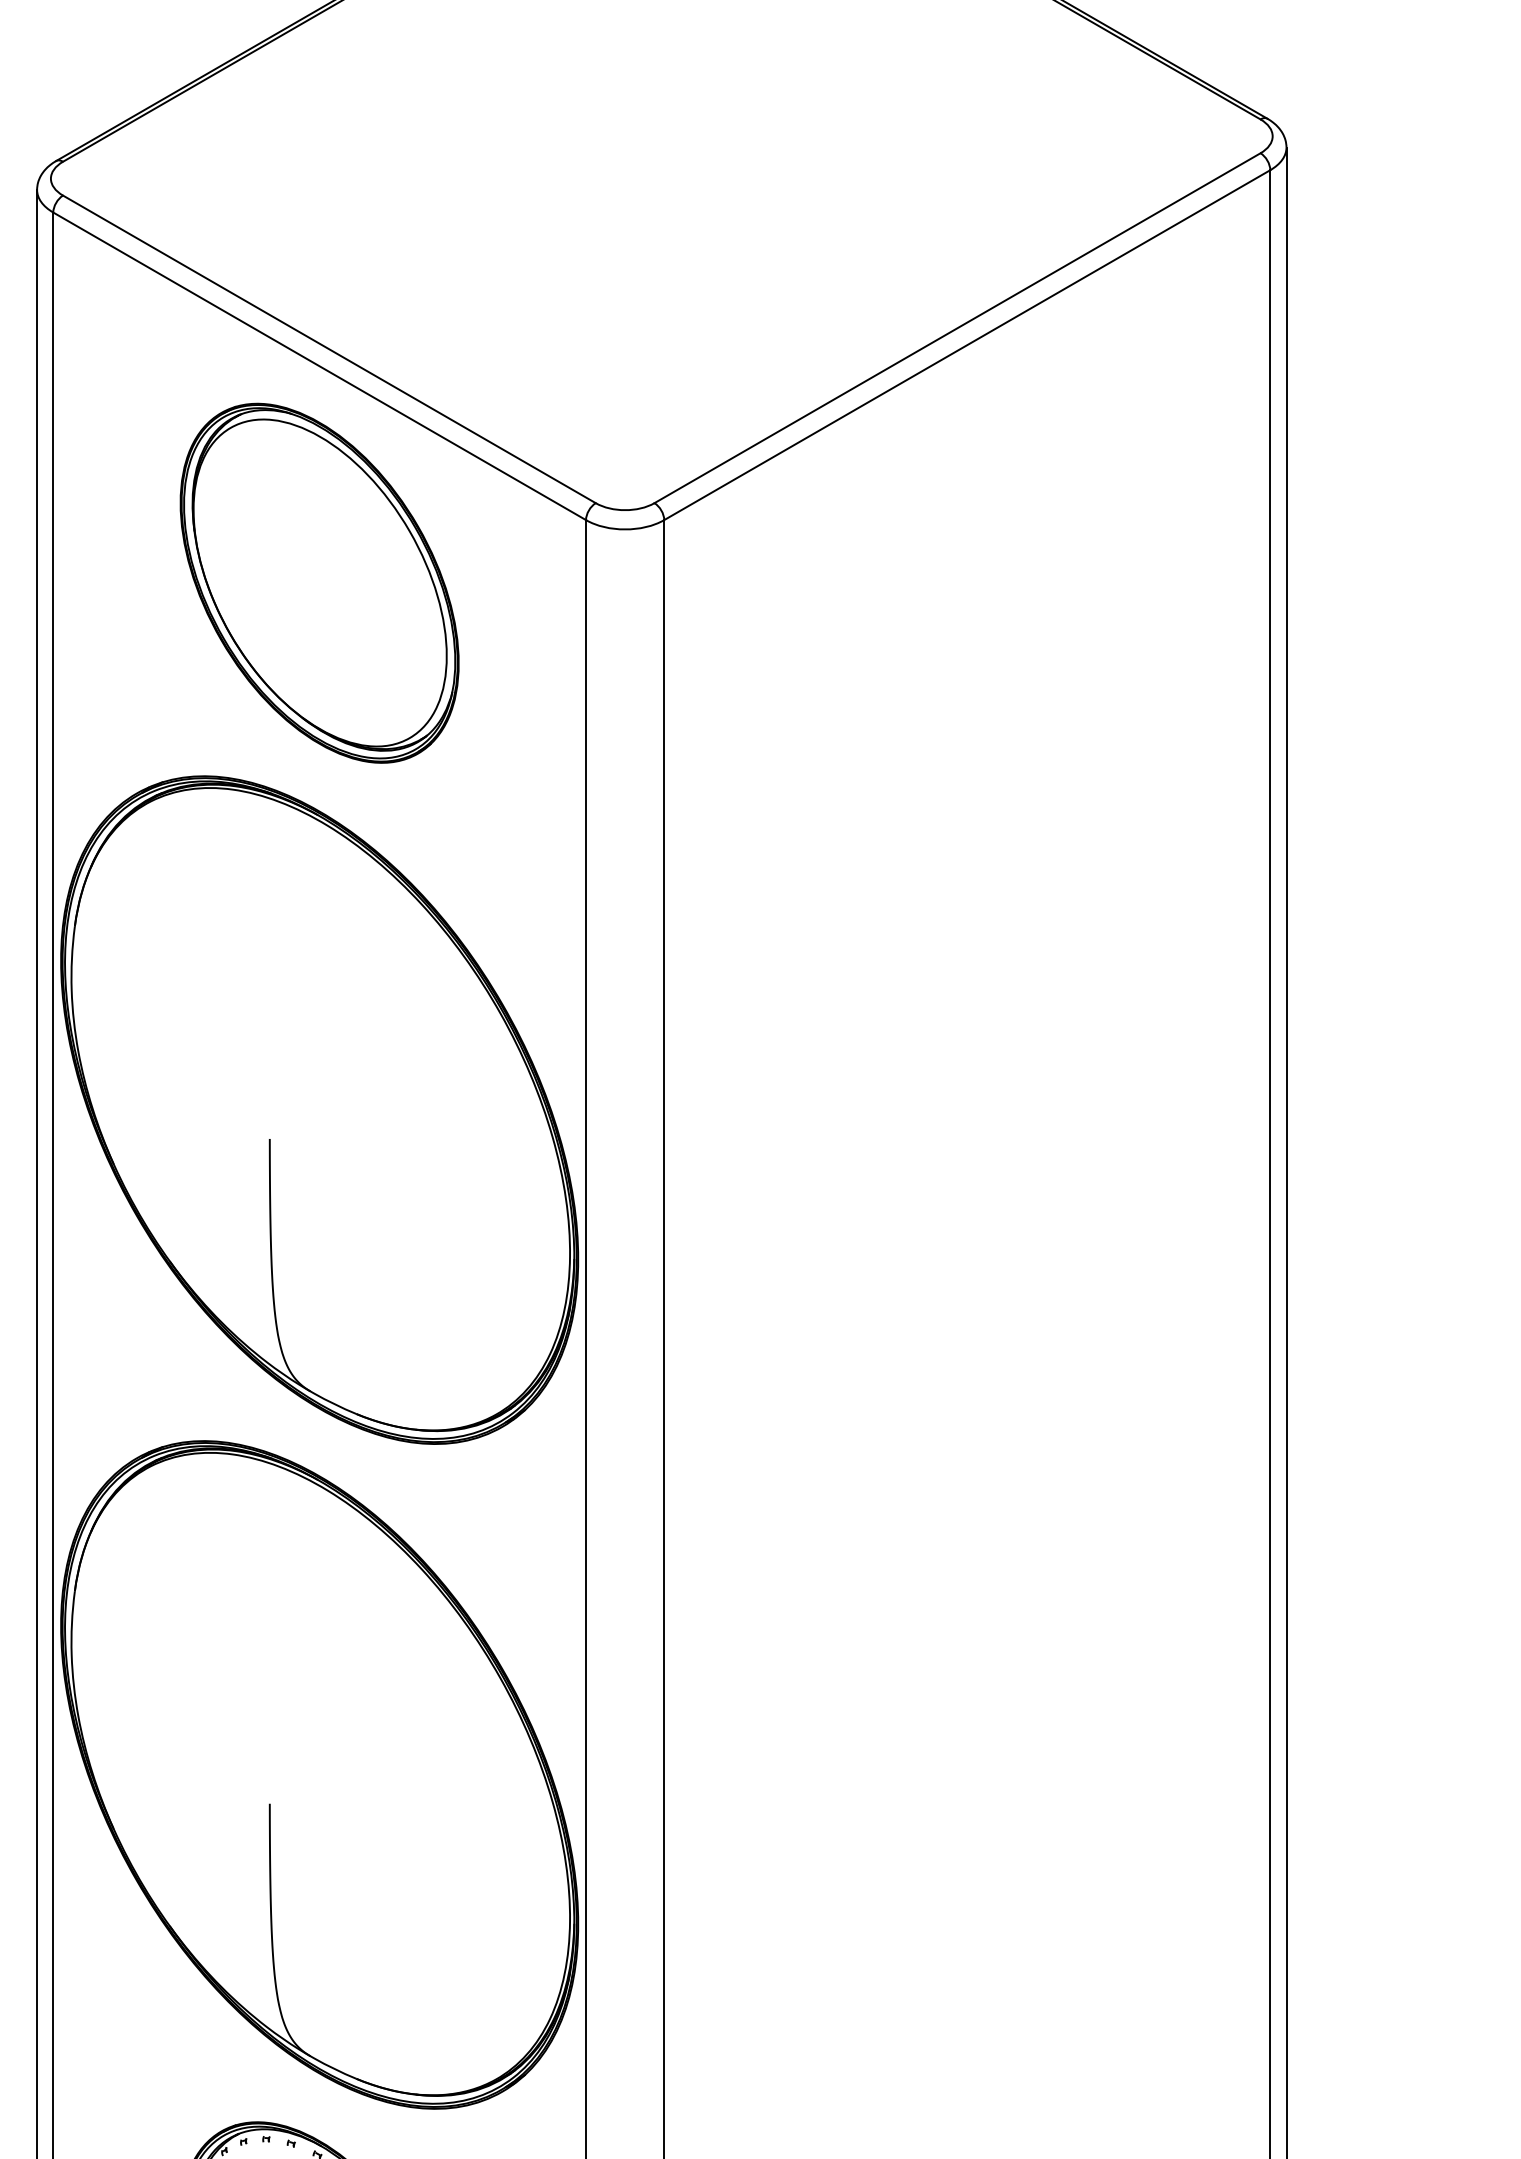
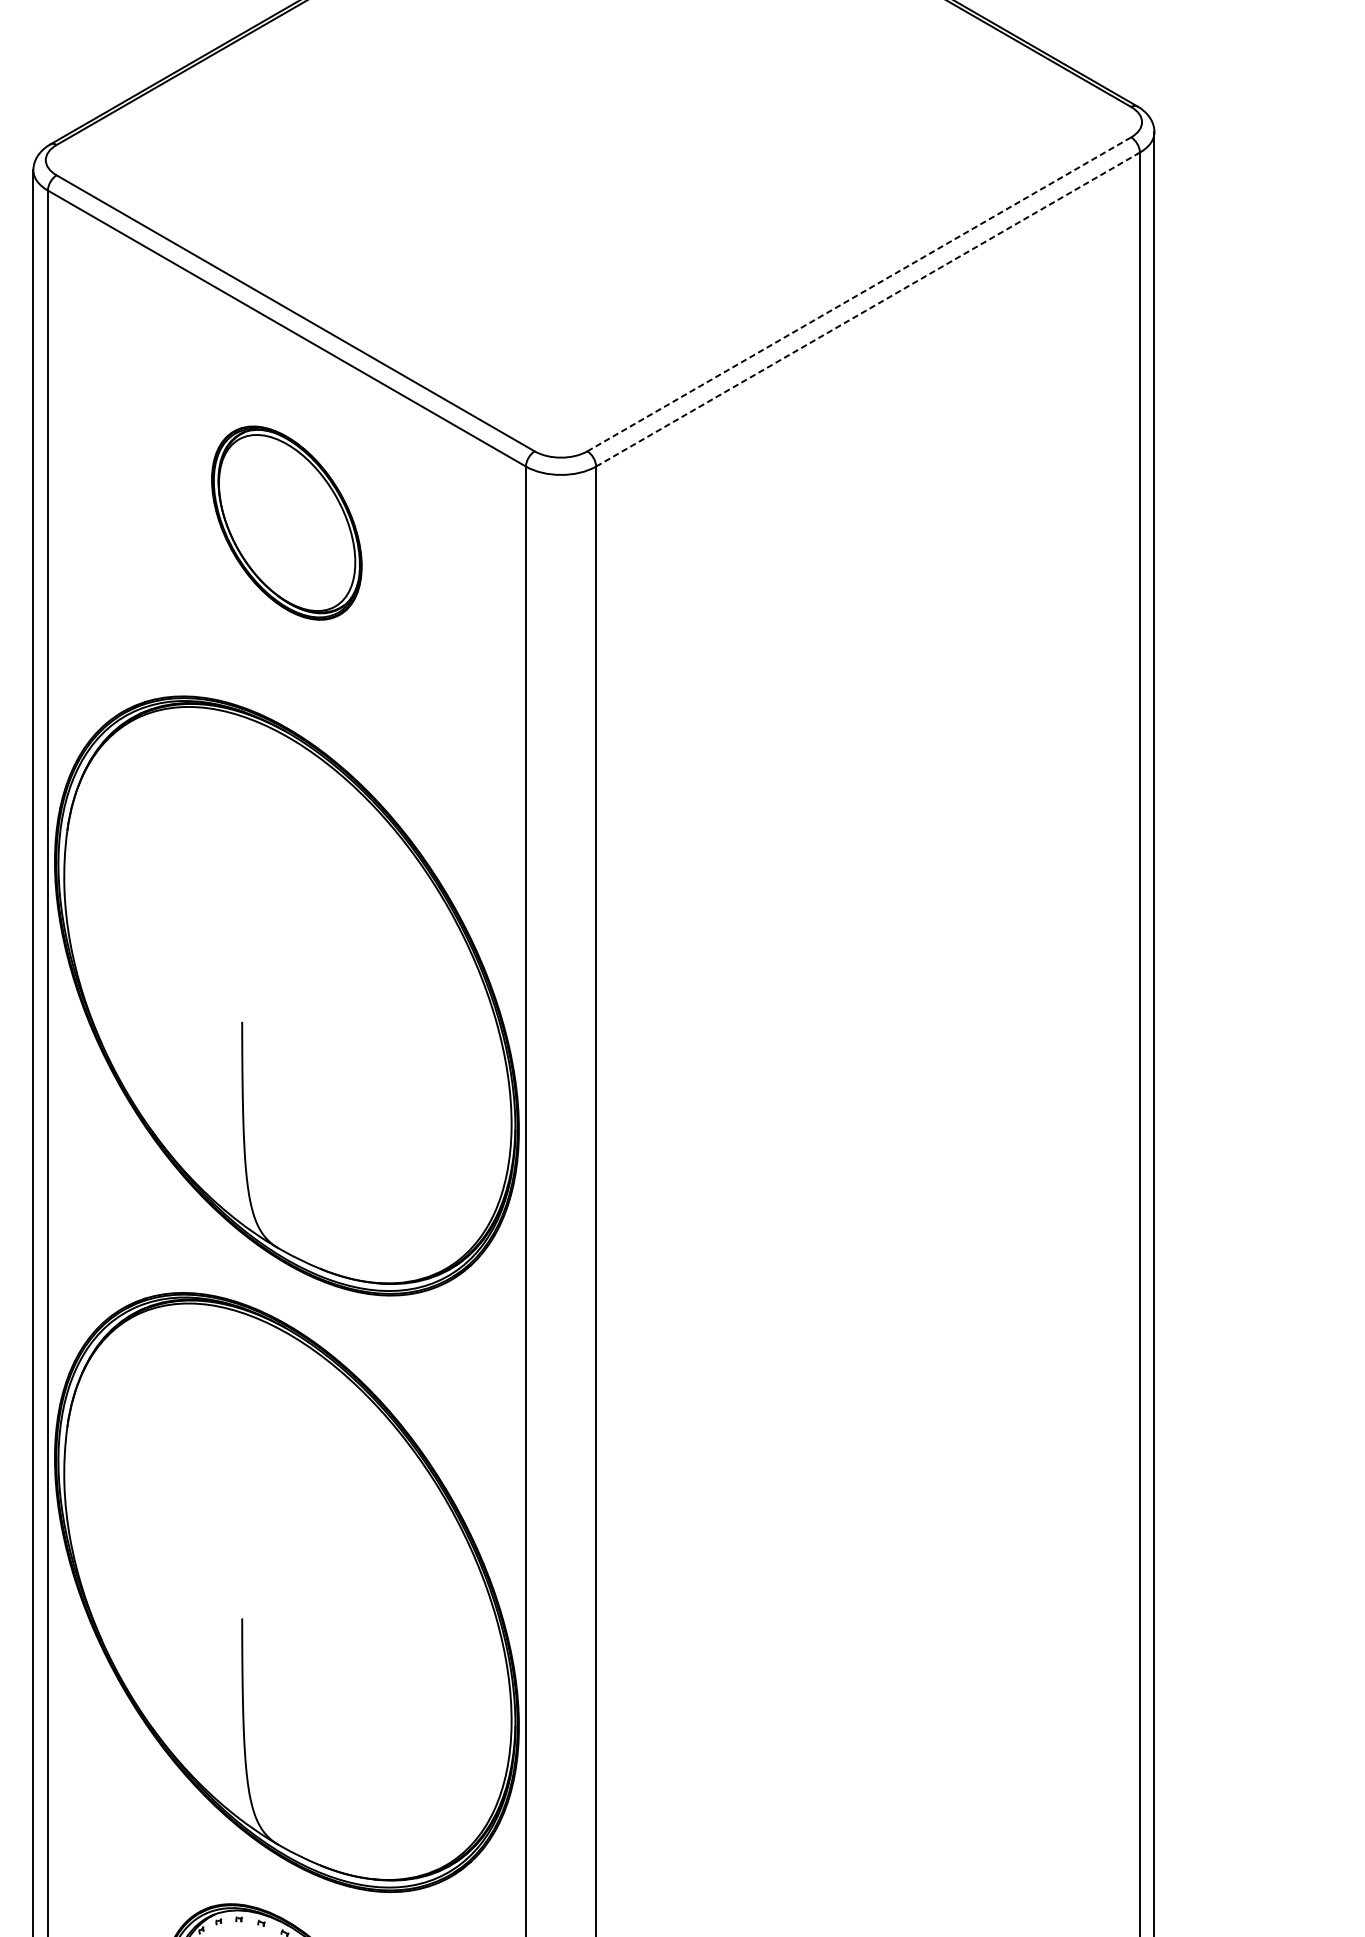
line: (957, 328) -> (859, 294), solid -> dashed
line: (967, 345) -> (868, 309), solid -> dashed
part: (319, 582) -> (286, 522), size x0.6

